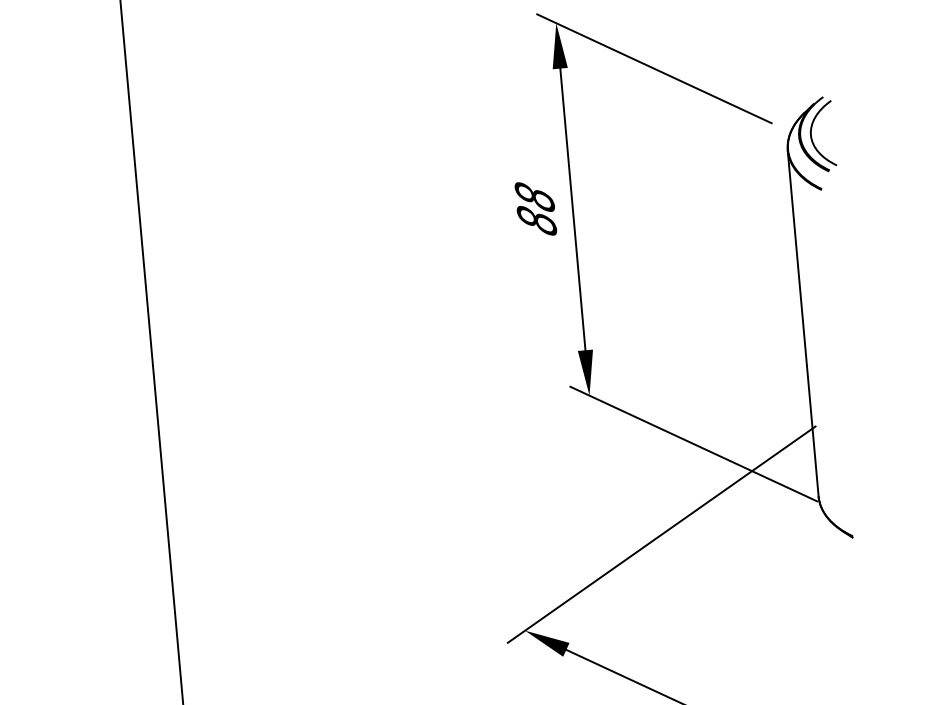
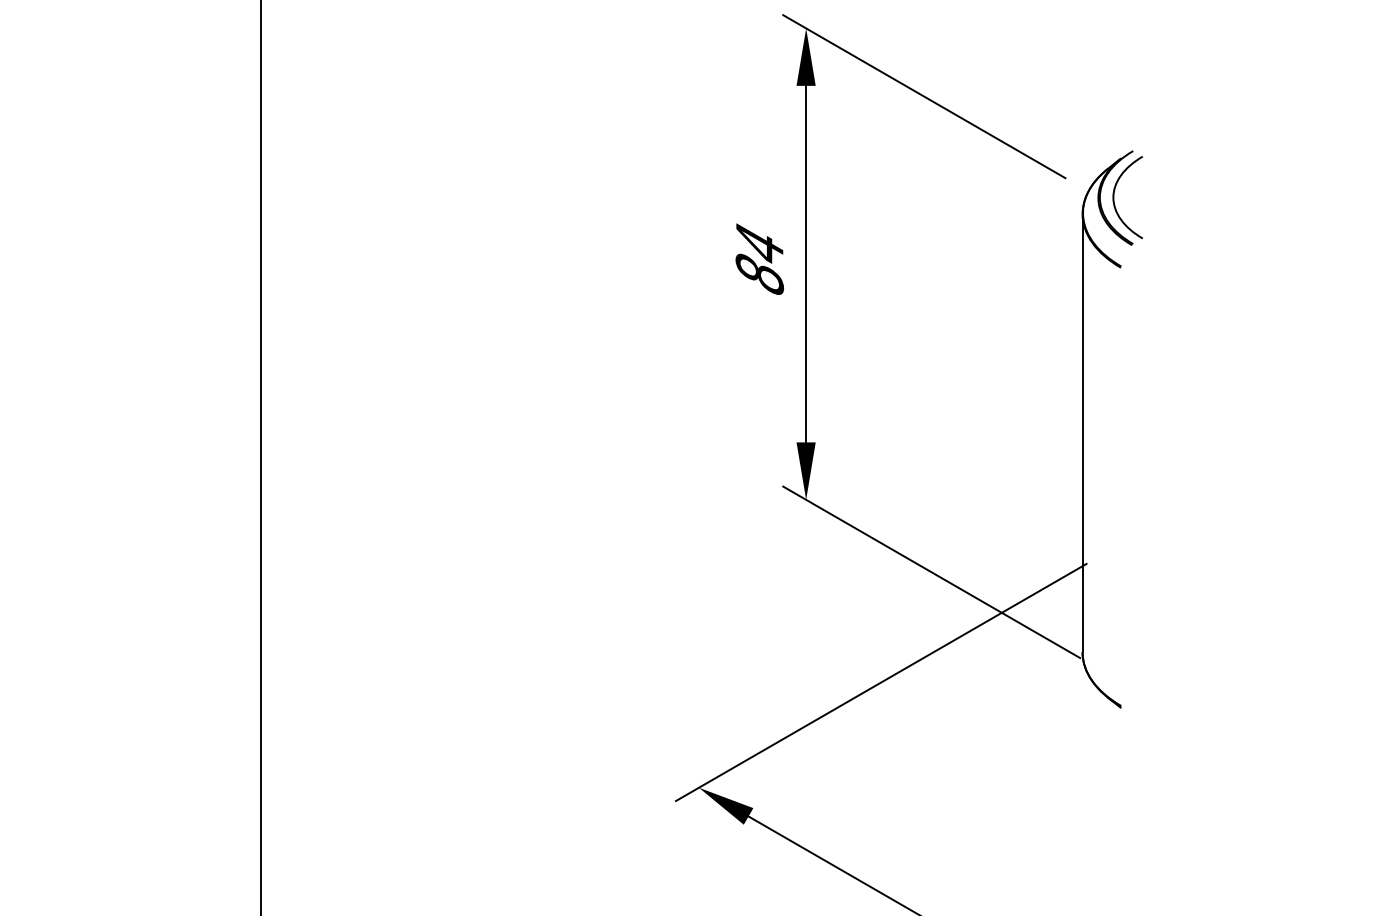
text: (534, 196) -> (759, 243), 88 -> 84

